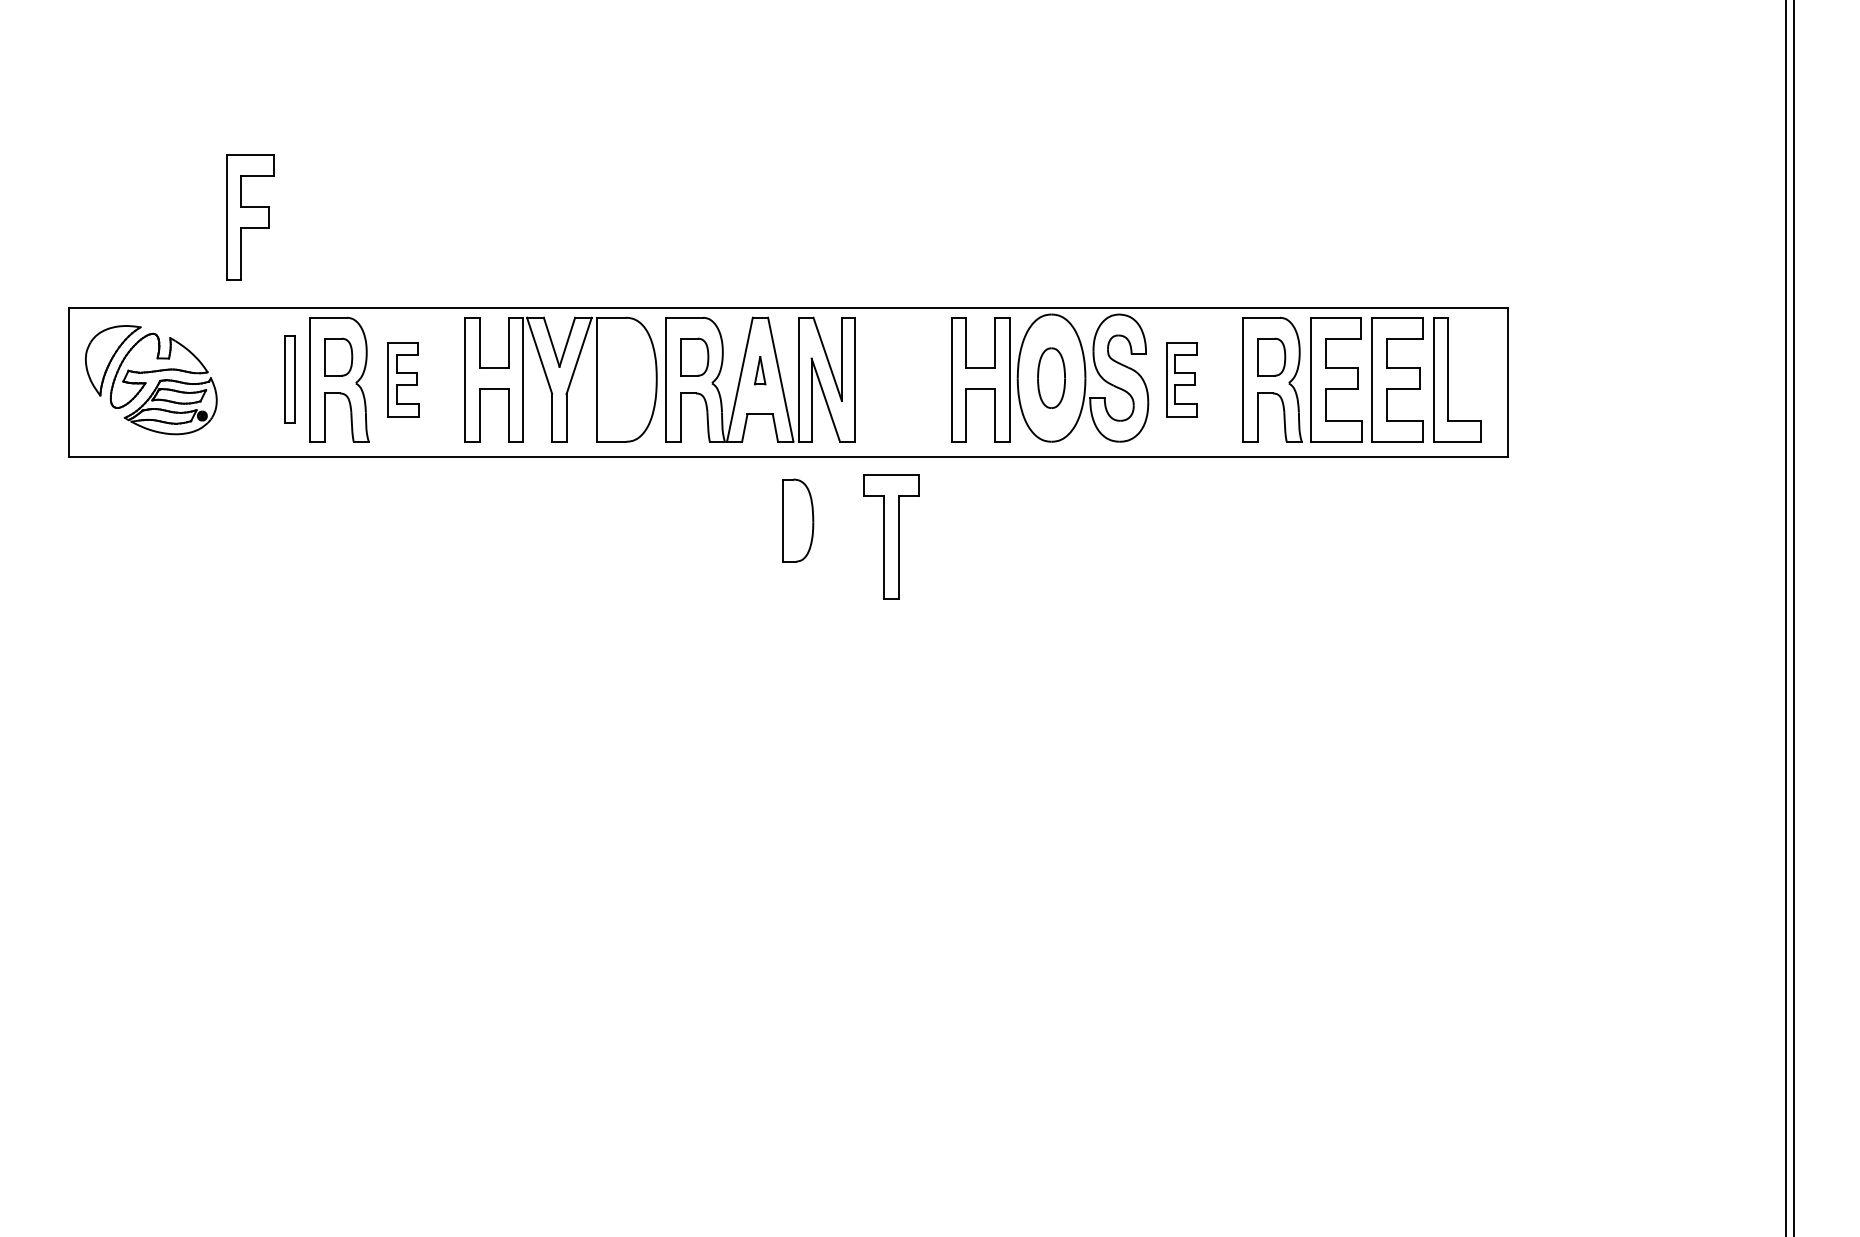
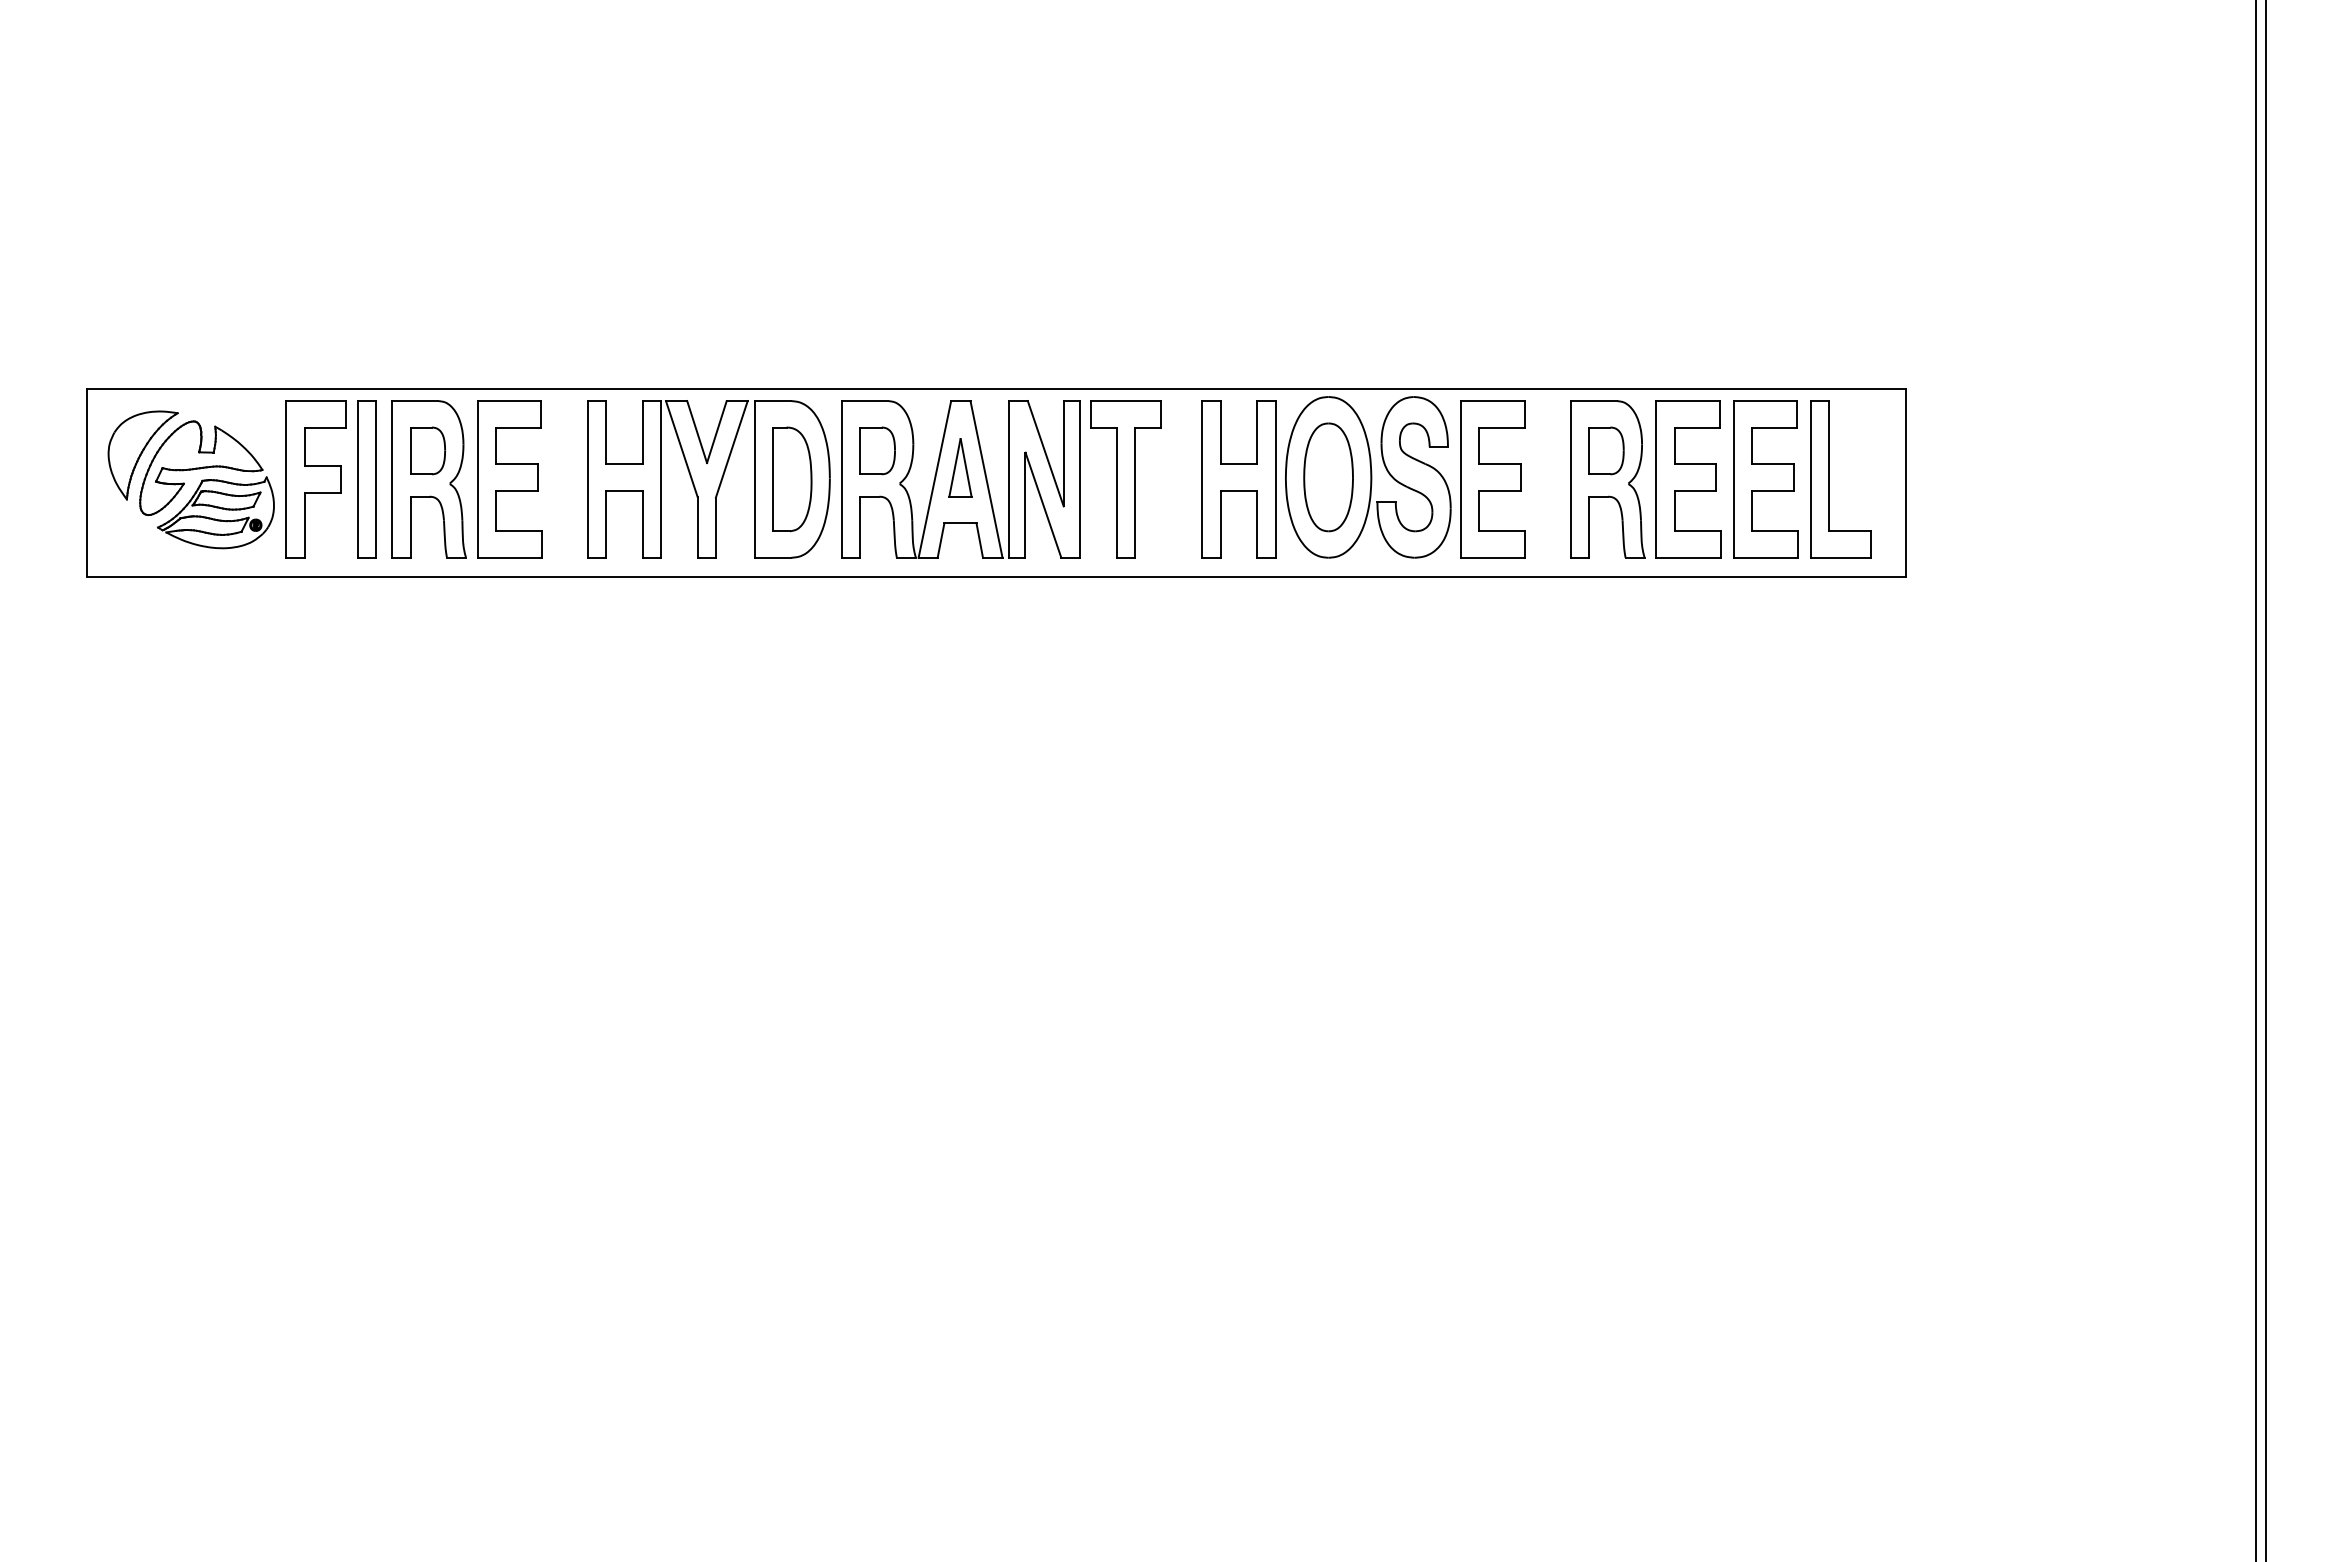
part: (249, 217) -> (315, 479), moved
part: (760, 370) -> (960, 467), size x1.67
part: (1051, 378) -> (1328, 477), size x1.43
part: (289, 379) -> (366, 479), size x1.43
part: (403, 379) -> (509, 479), size x1.67
part: (1181, 379) -> (1492, 479), size x1.67
part: (798, 520) -> (792, 479), moved
part: (890, 537) -> (1125, 479), moved

